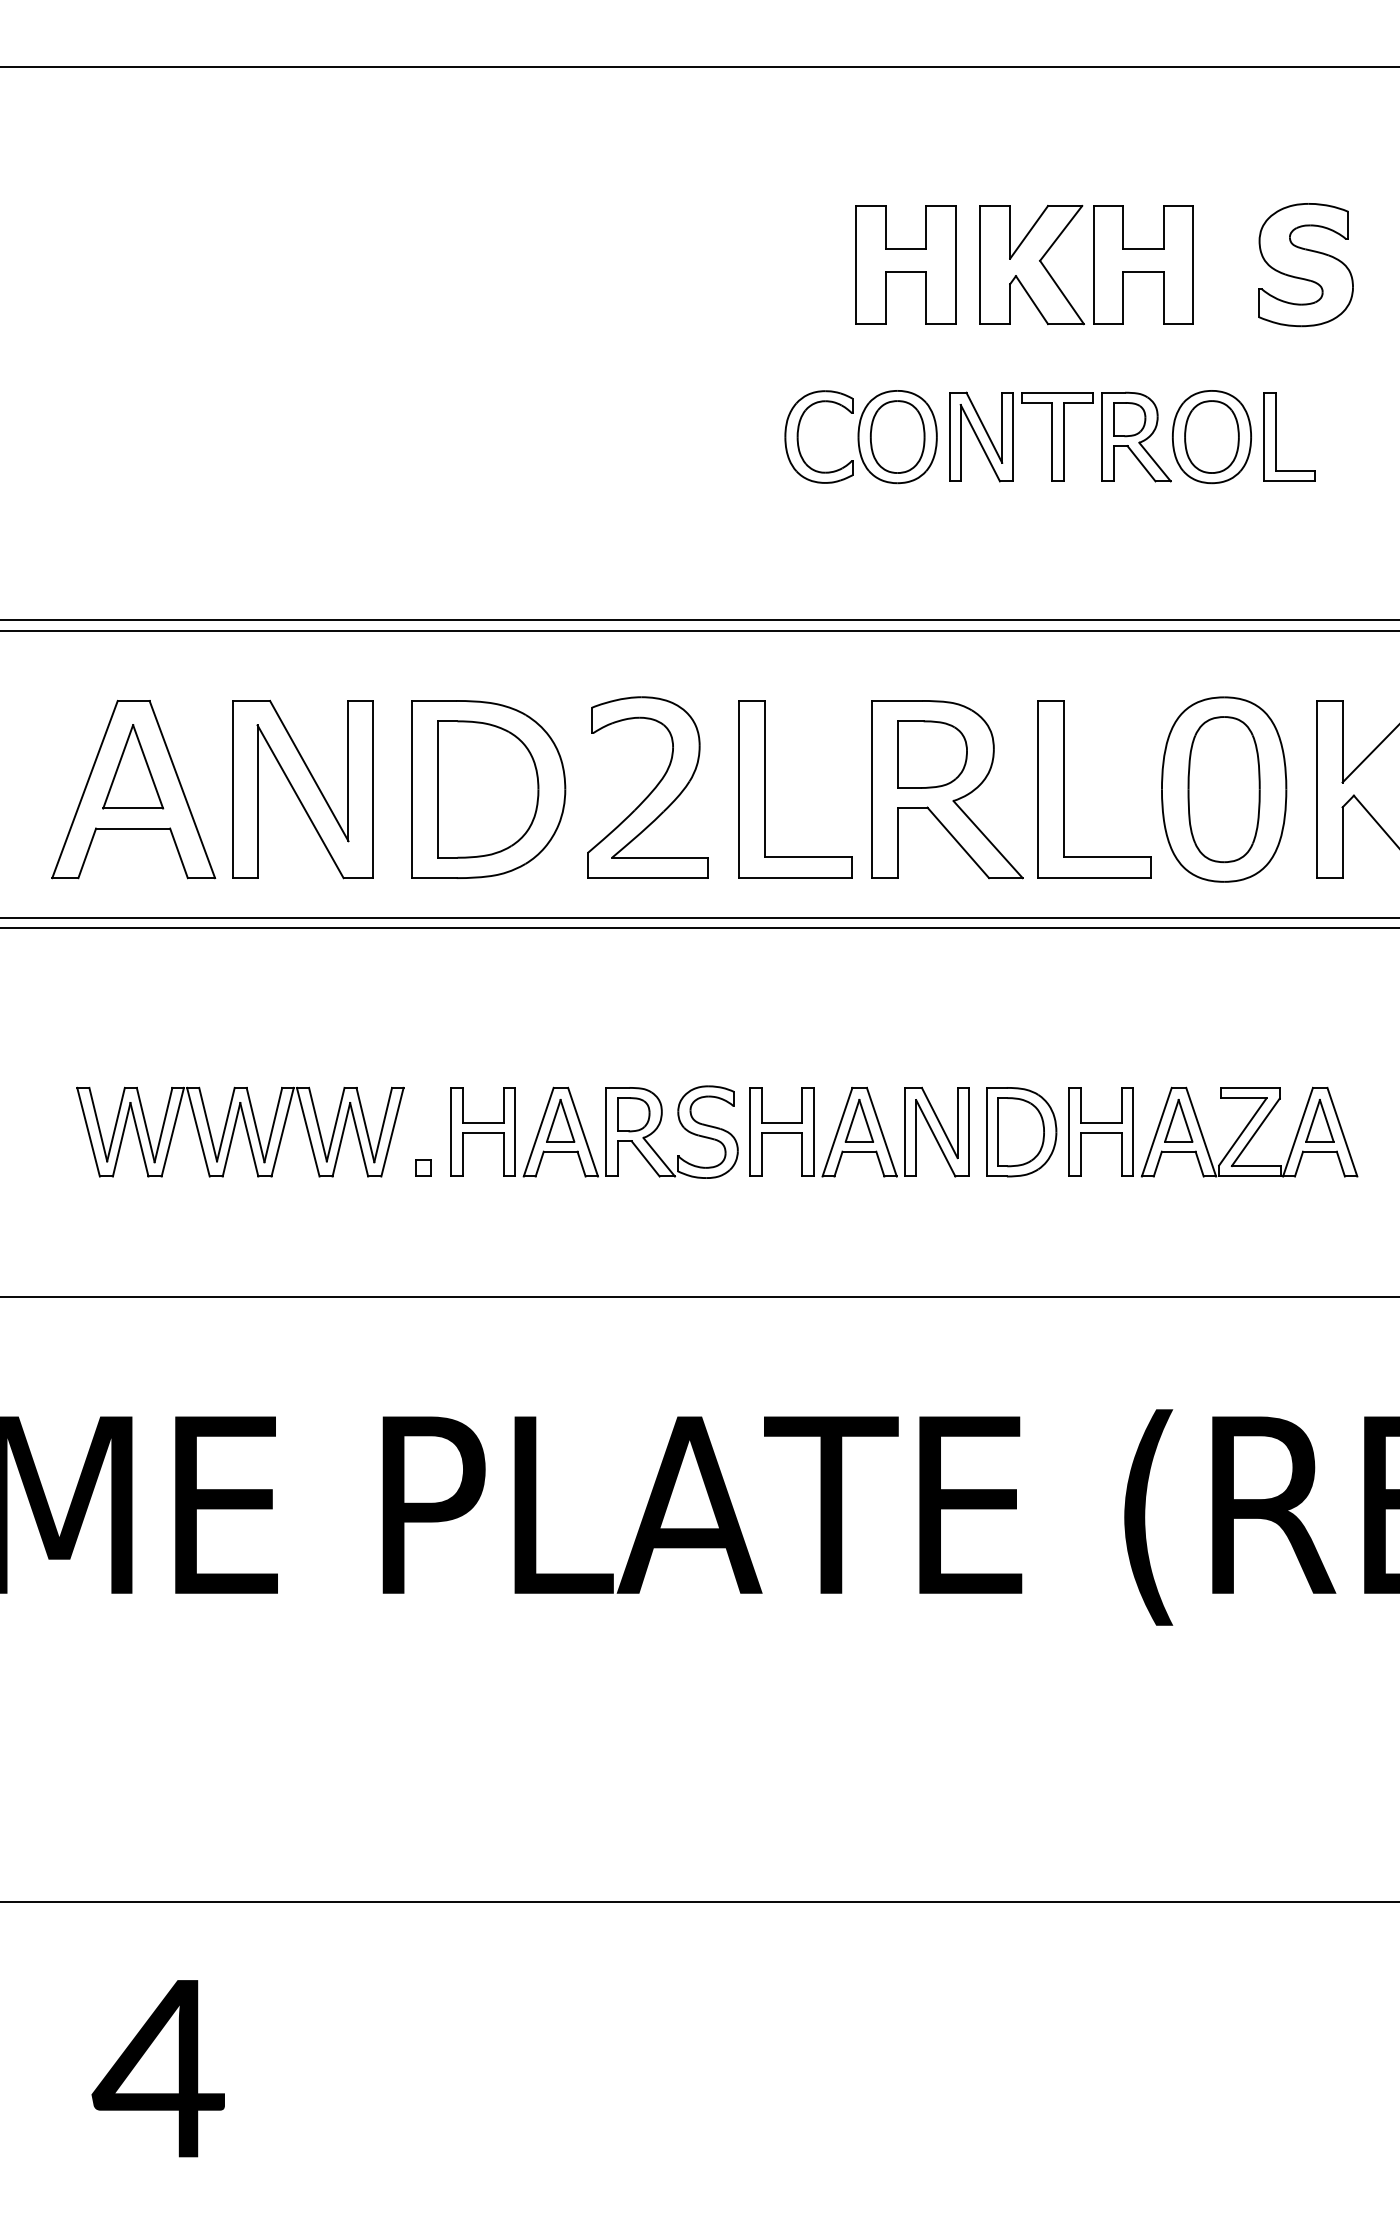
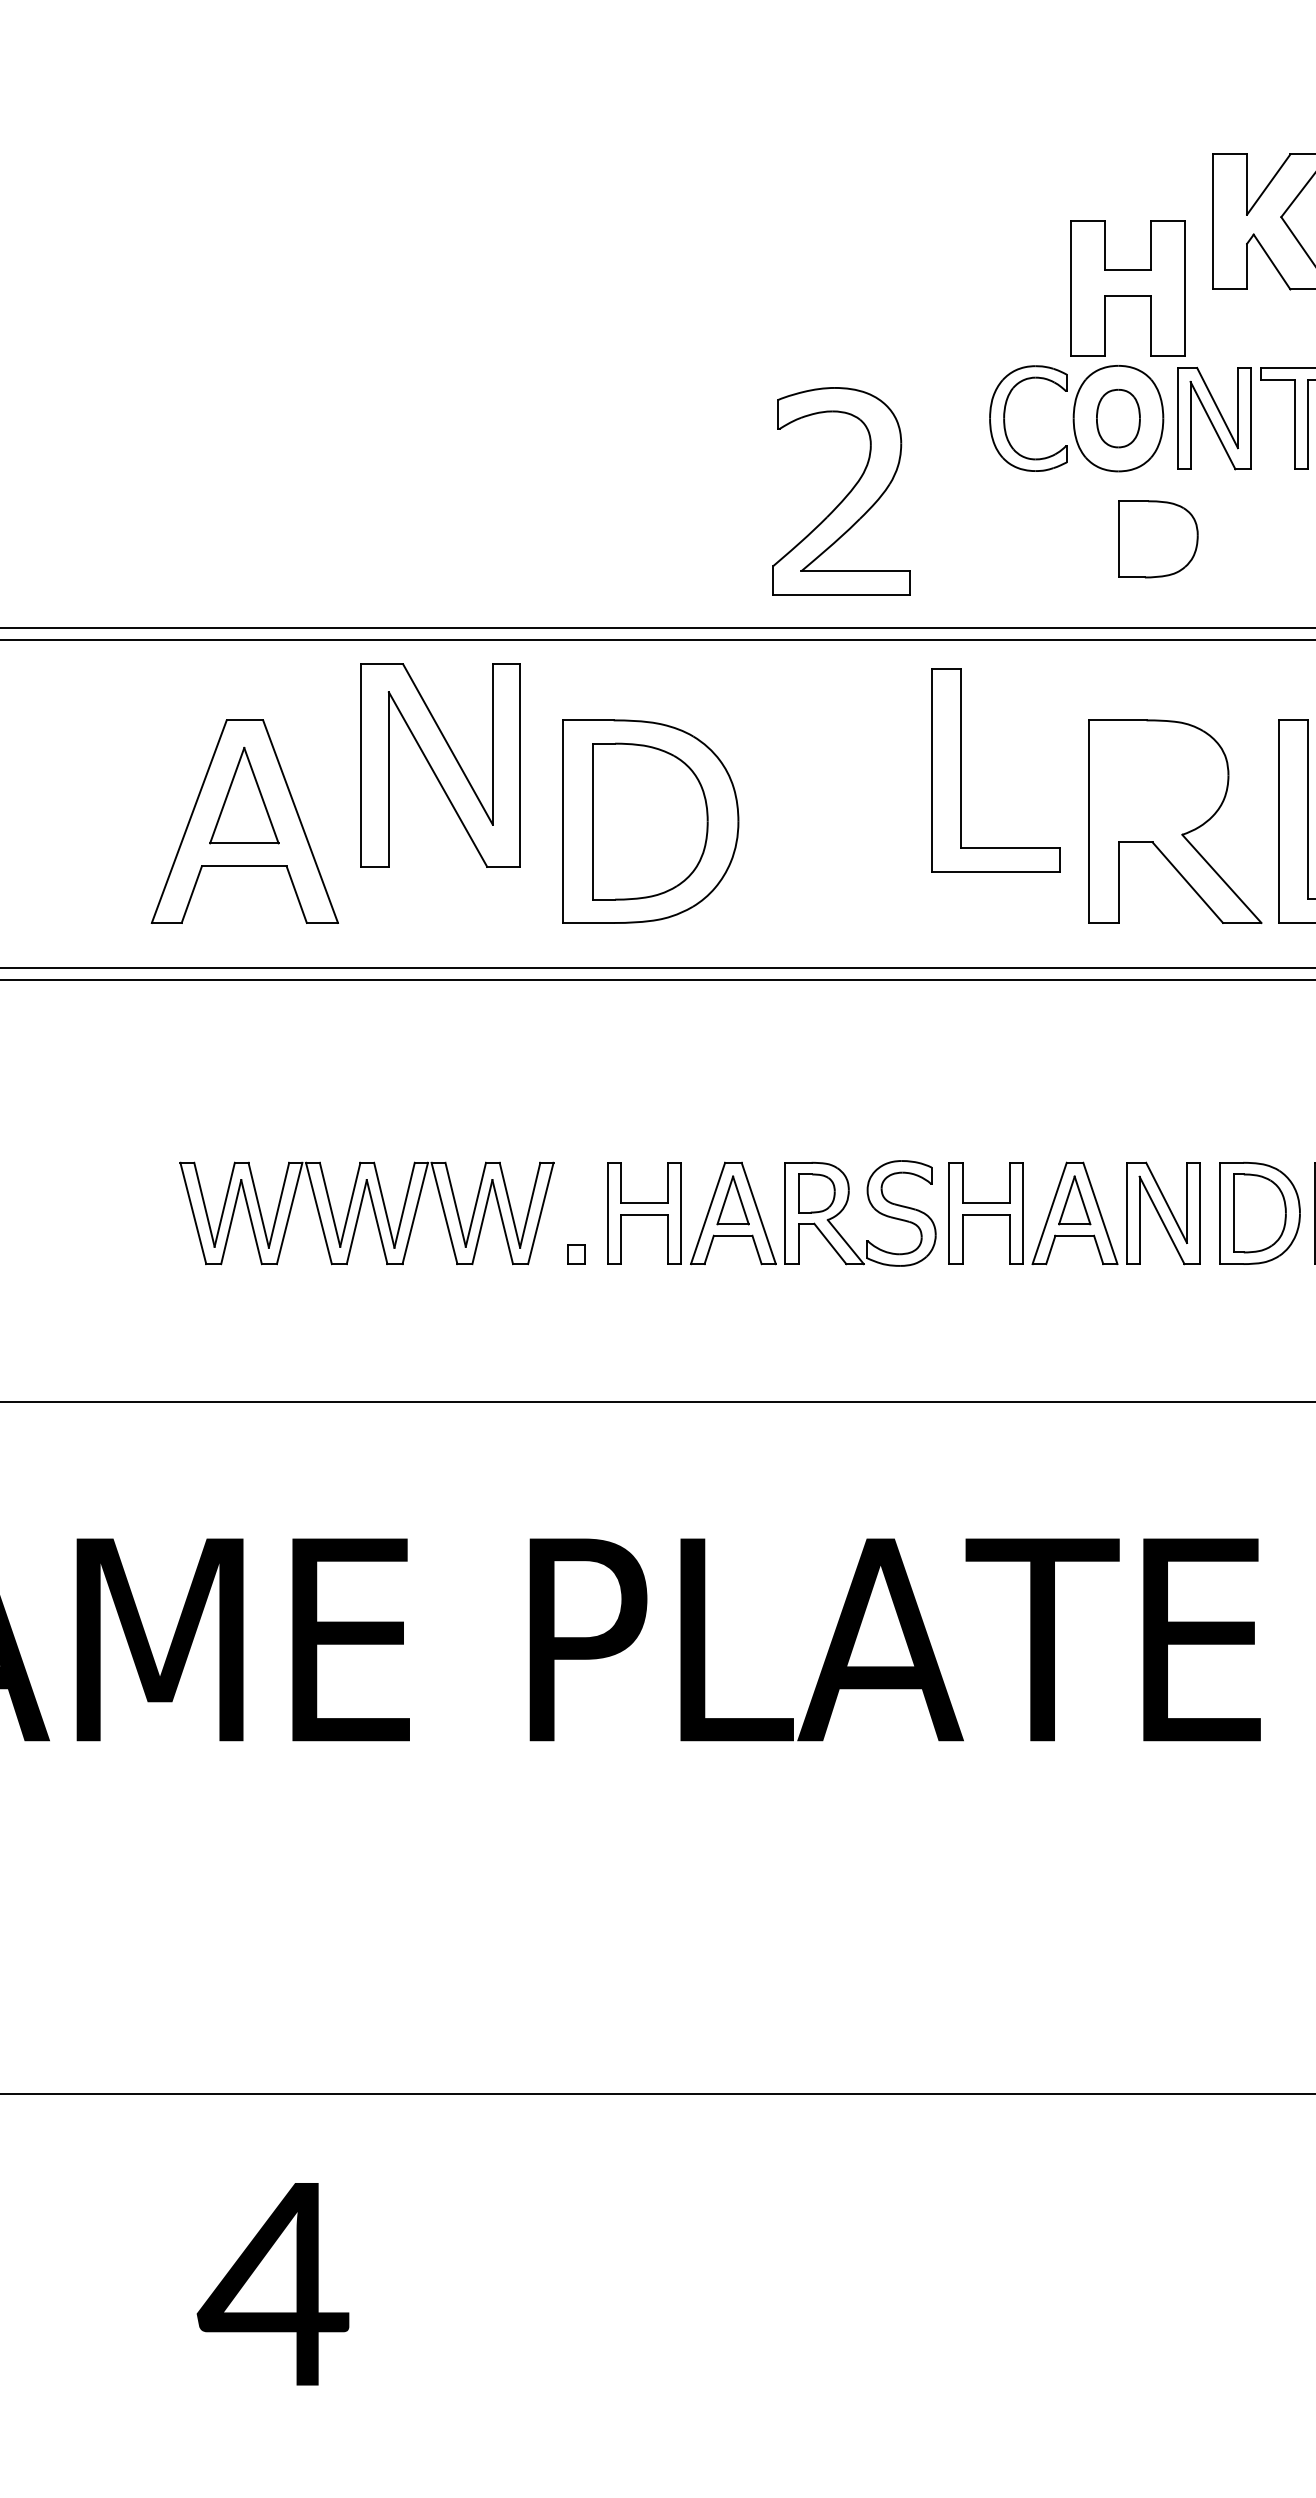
part: (905, 264) -> (1127, 287), moved
part: (897, 436) -> (1118, 417), size x0.7
part: (932, 754) -> (1158, 539), moved
part: (647, 787) -> (841, 491), moved
part: (302, 789) -> (440, 765), moved
part: (765, 789) -> (961, 770), moved

